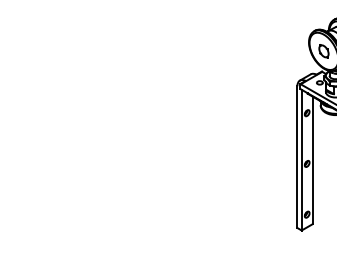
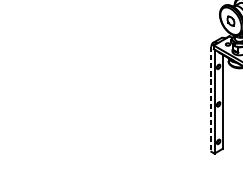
line: (297, 157) -> (211, 99), solid -> dashed

